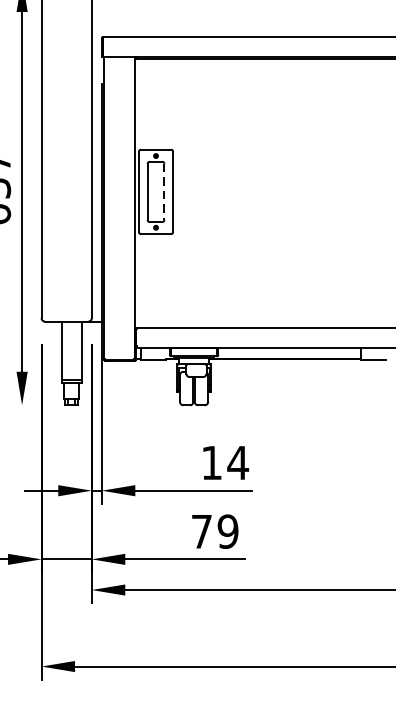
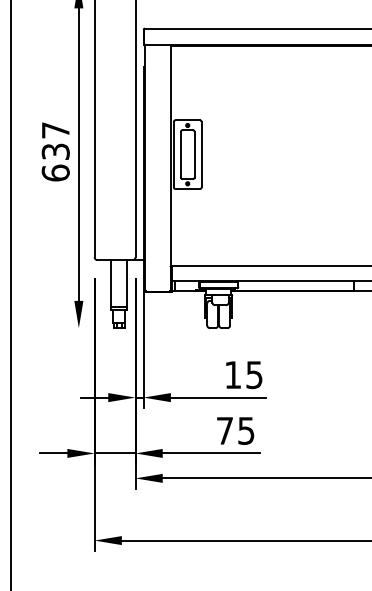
line: (164, 191) -> (194, 154), dashed -> solid
text: (238, 463) -> (254, 375), 14 -> 15
text: (228, 531) -> (246, 430), 79 -> 75

